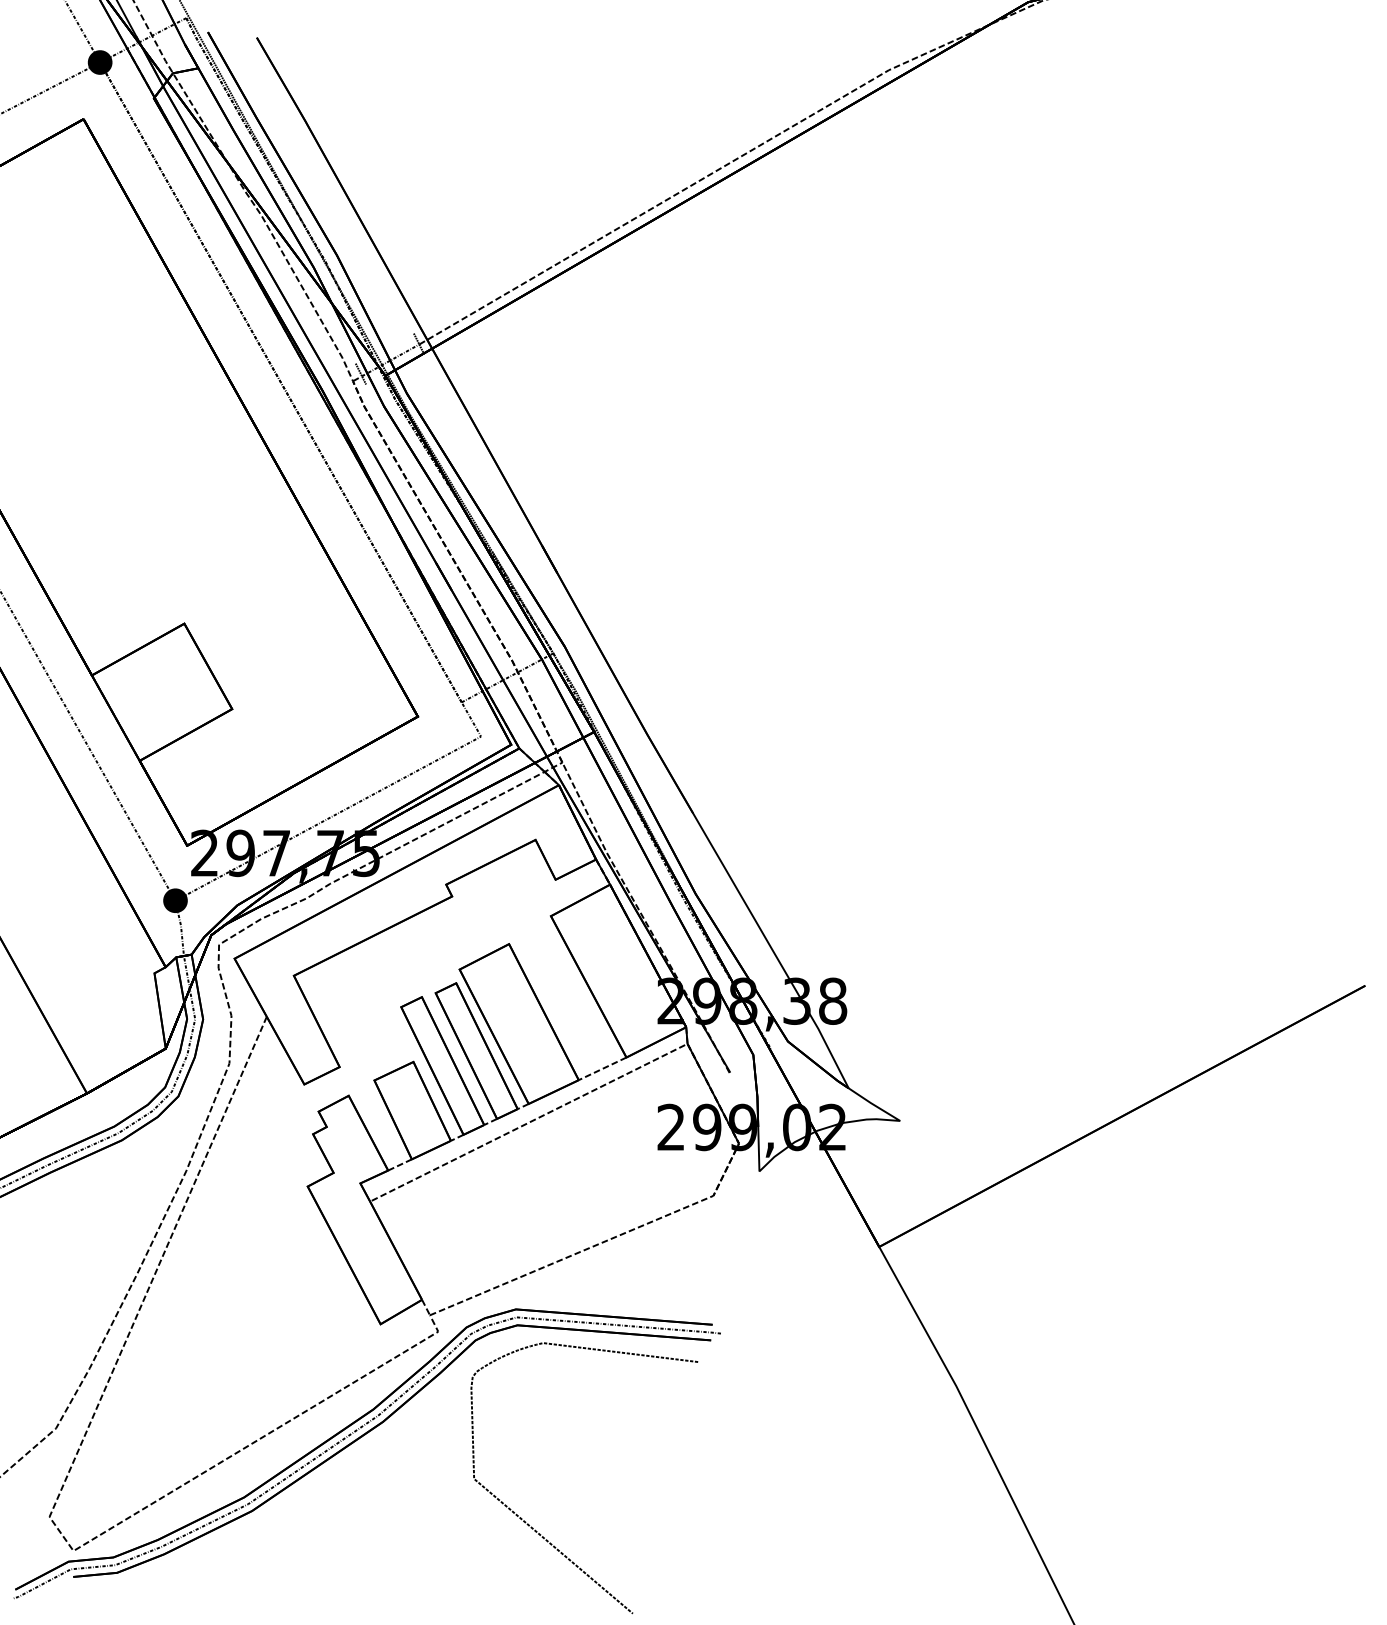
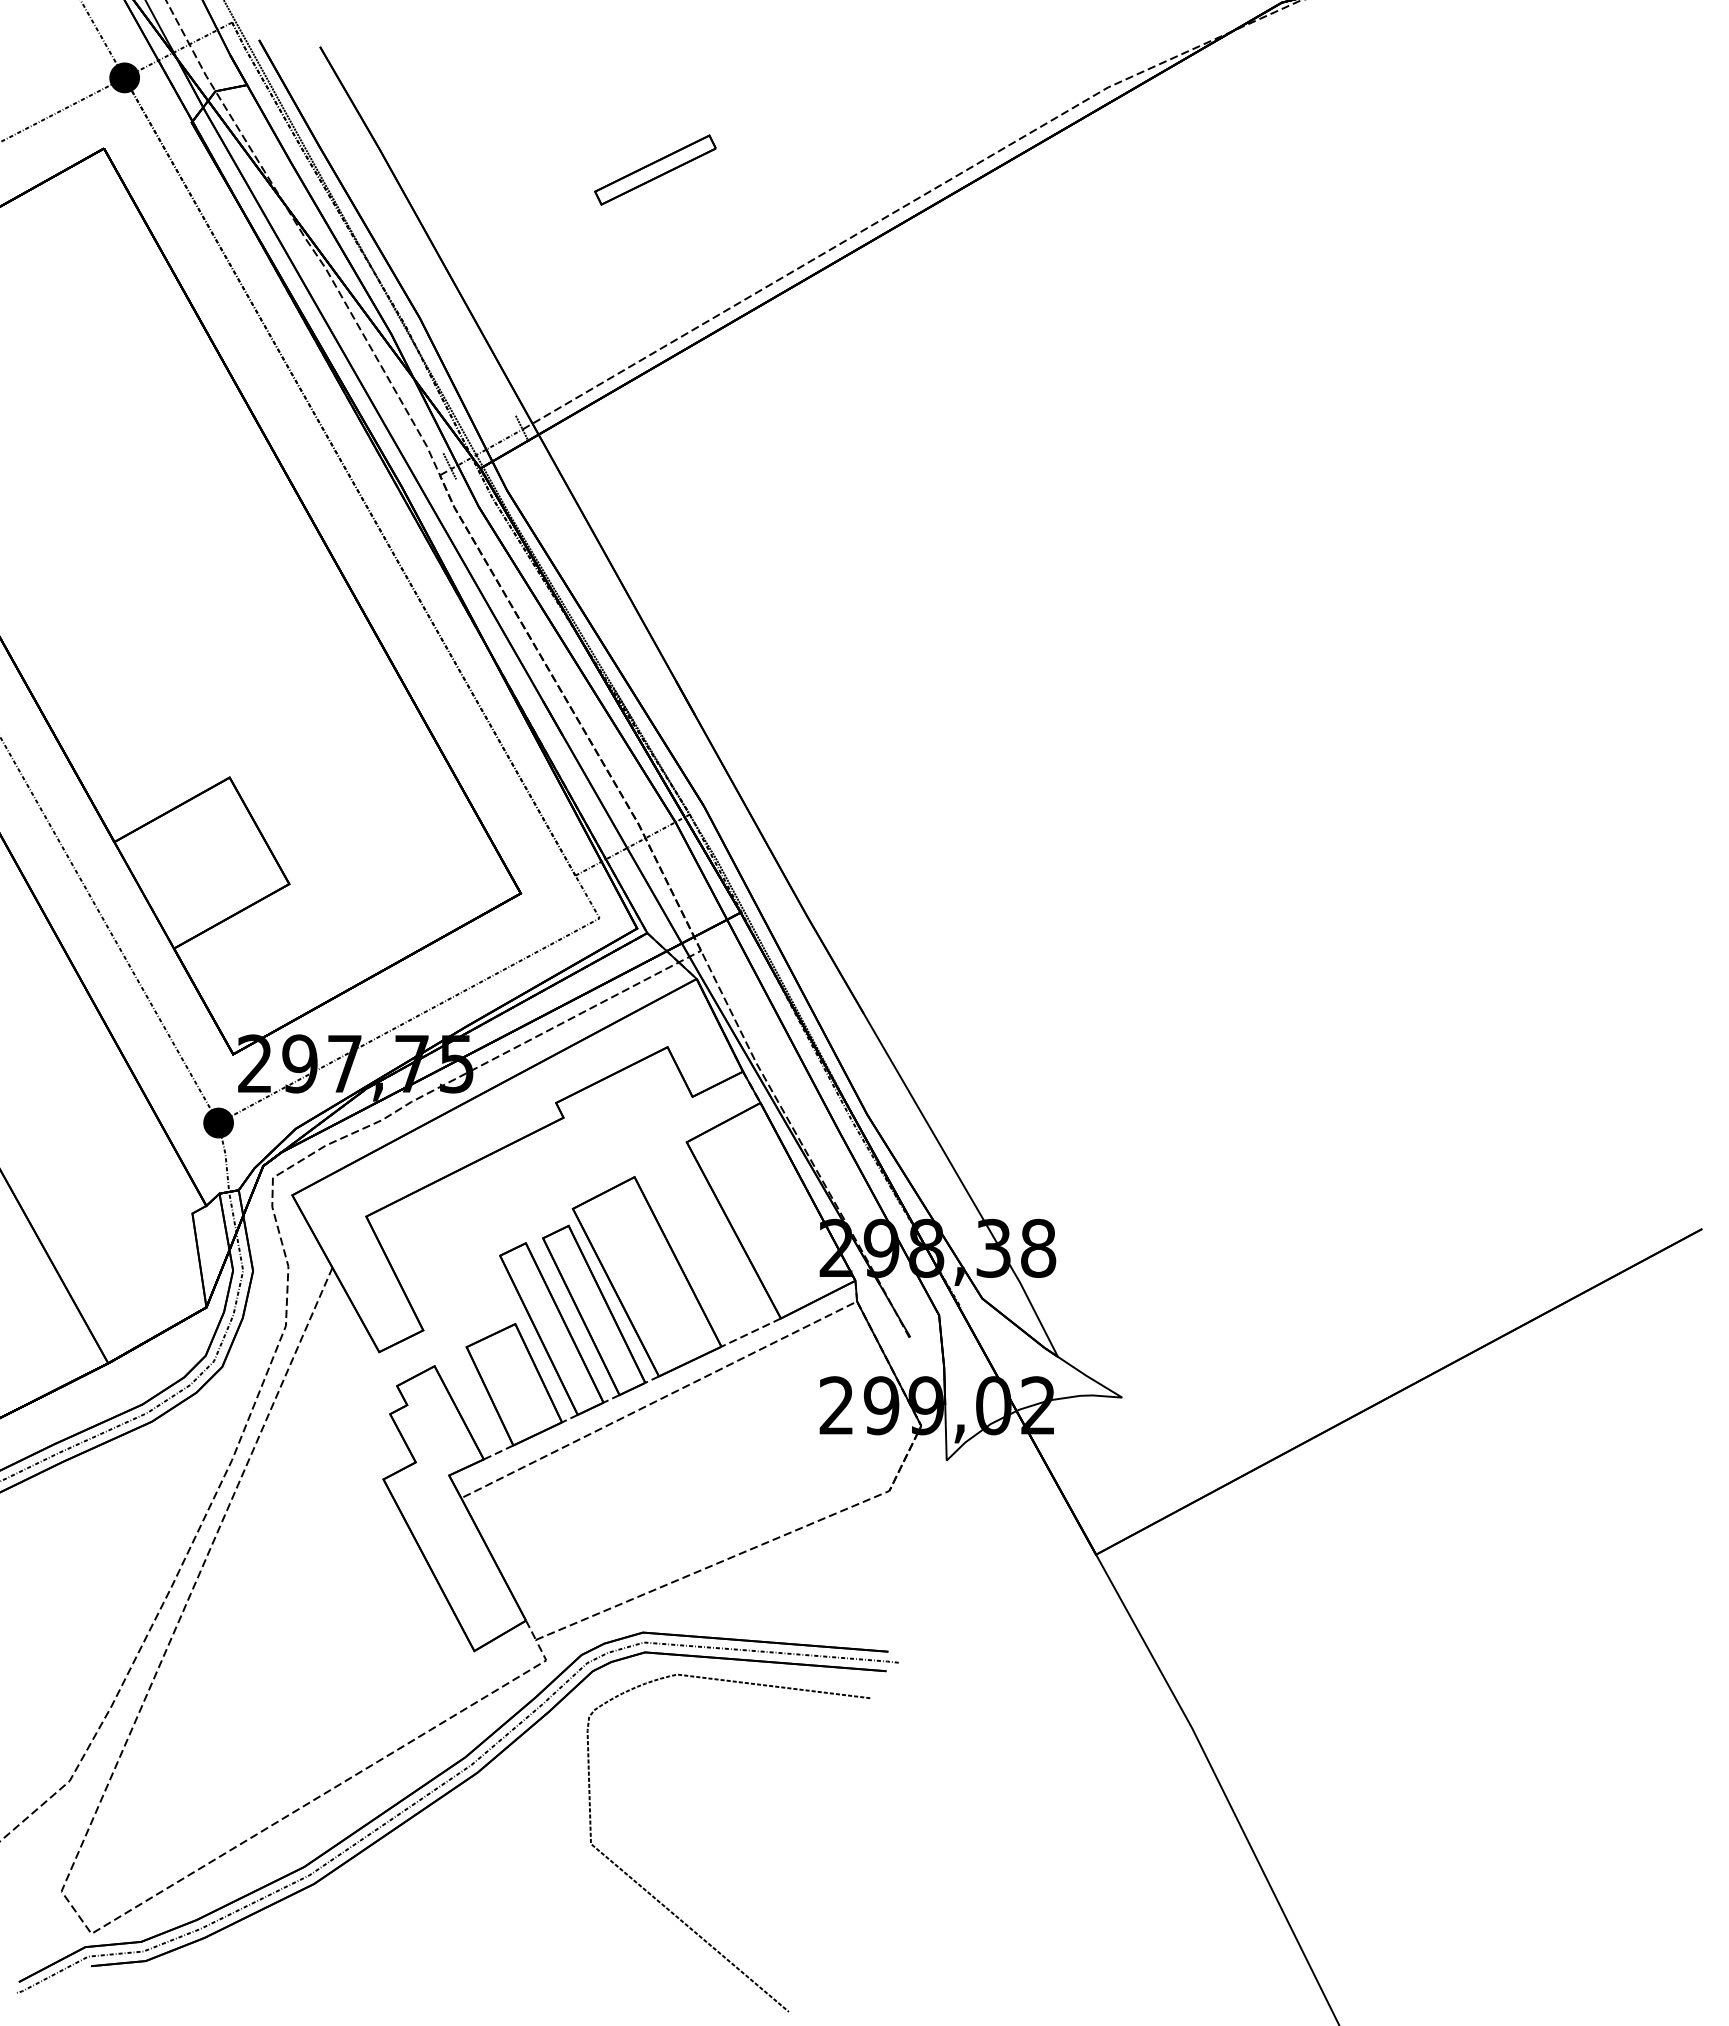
part: (525, 136) -> (655, 169), added

